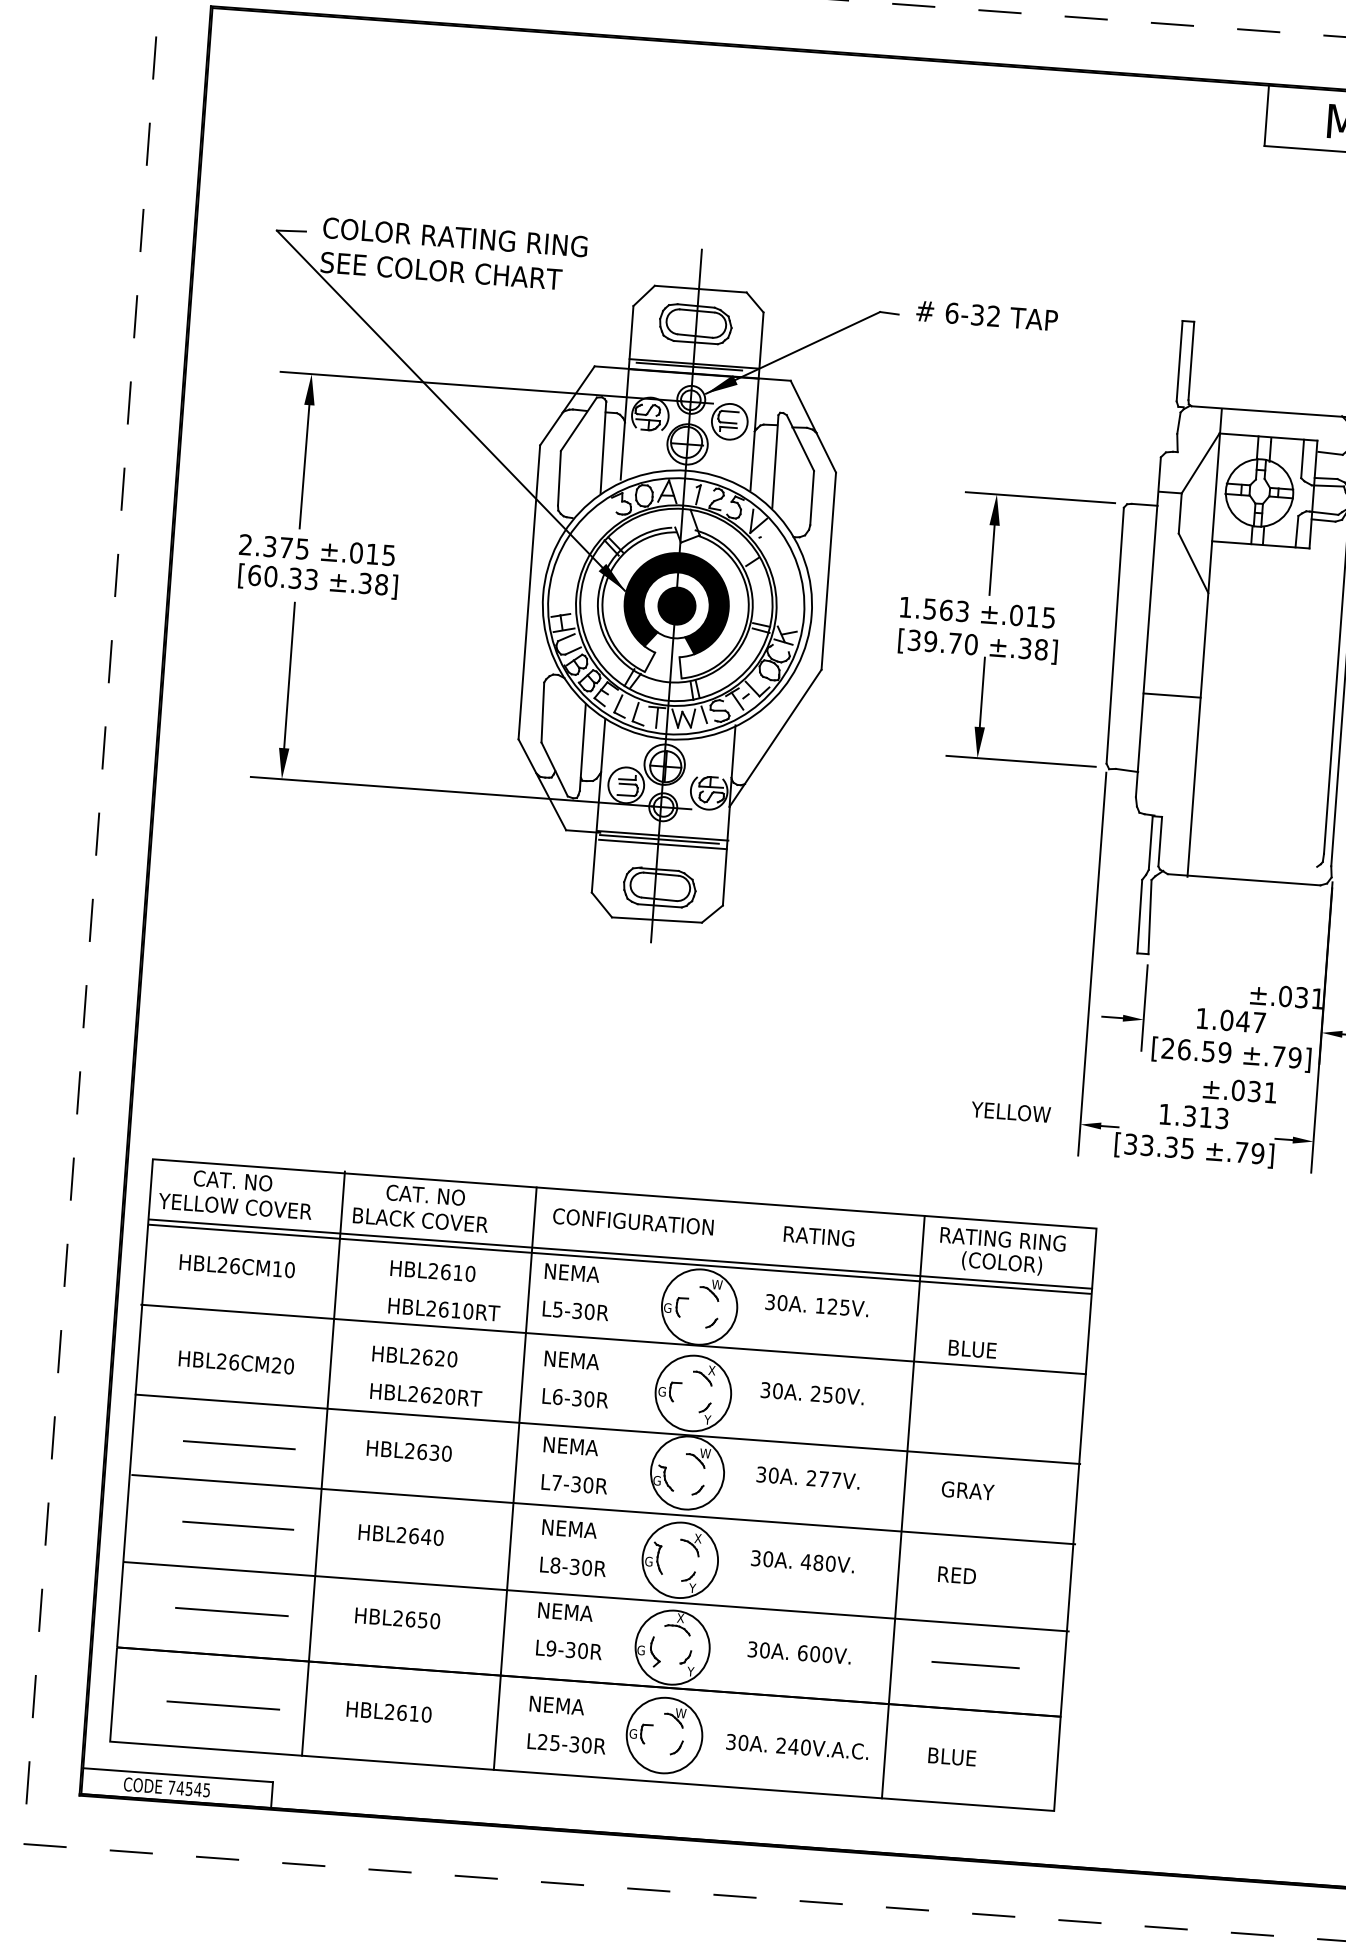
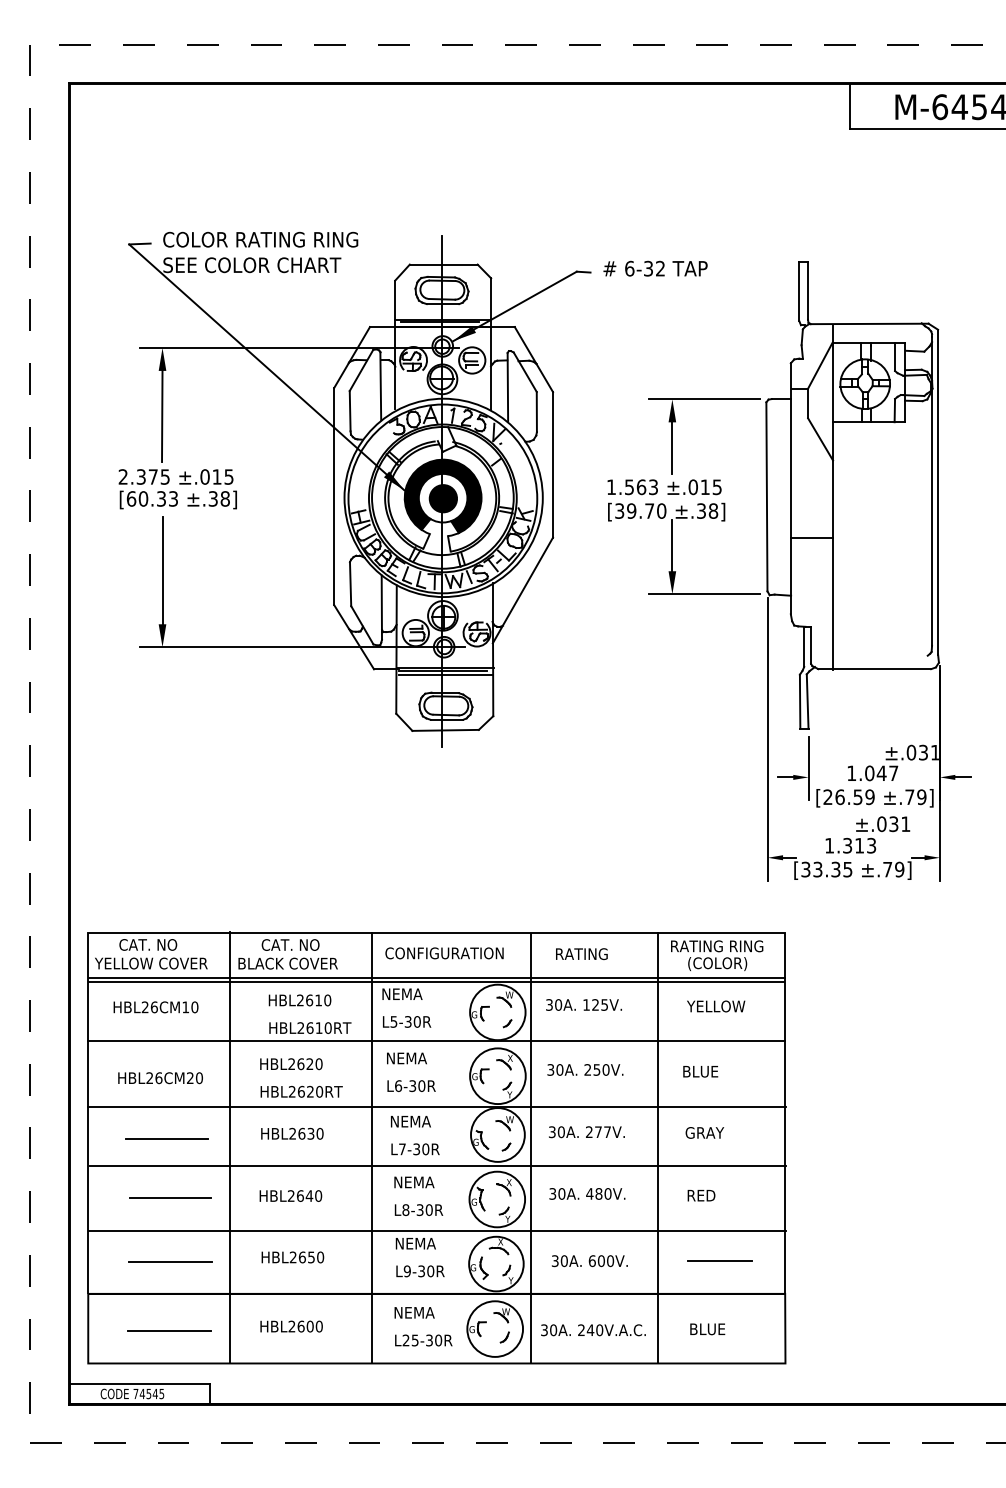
text: (1011, 1112) -> (716, 1006), moved
text: (972, 1348) -> (700, 1071), moved
line: (731, 1494) -> (531, 1148), added
text: (413, 1713) -> (309, 1326), HBL2610 -> HBL2600

